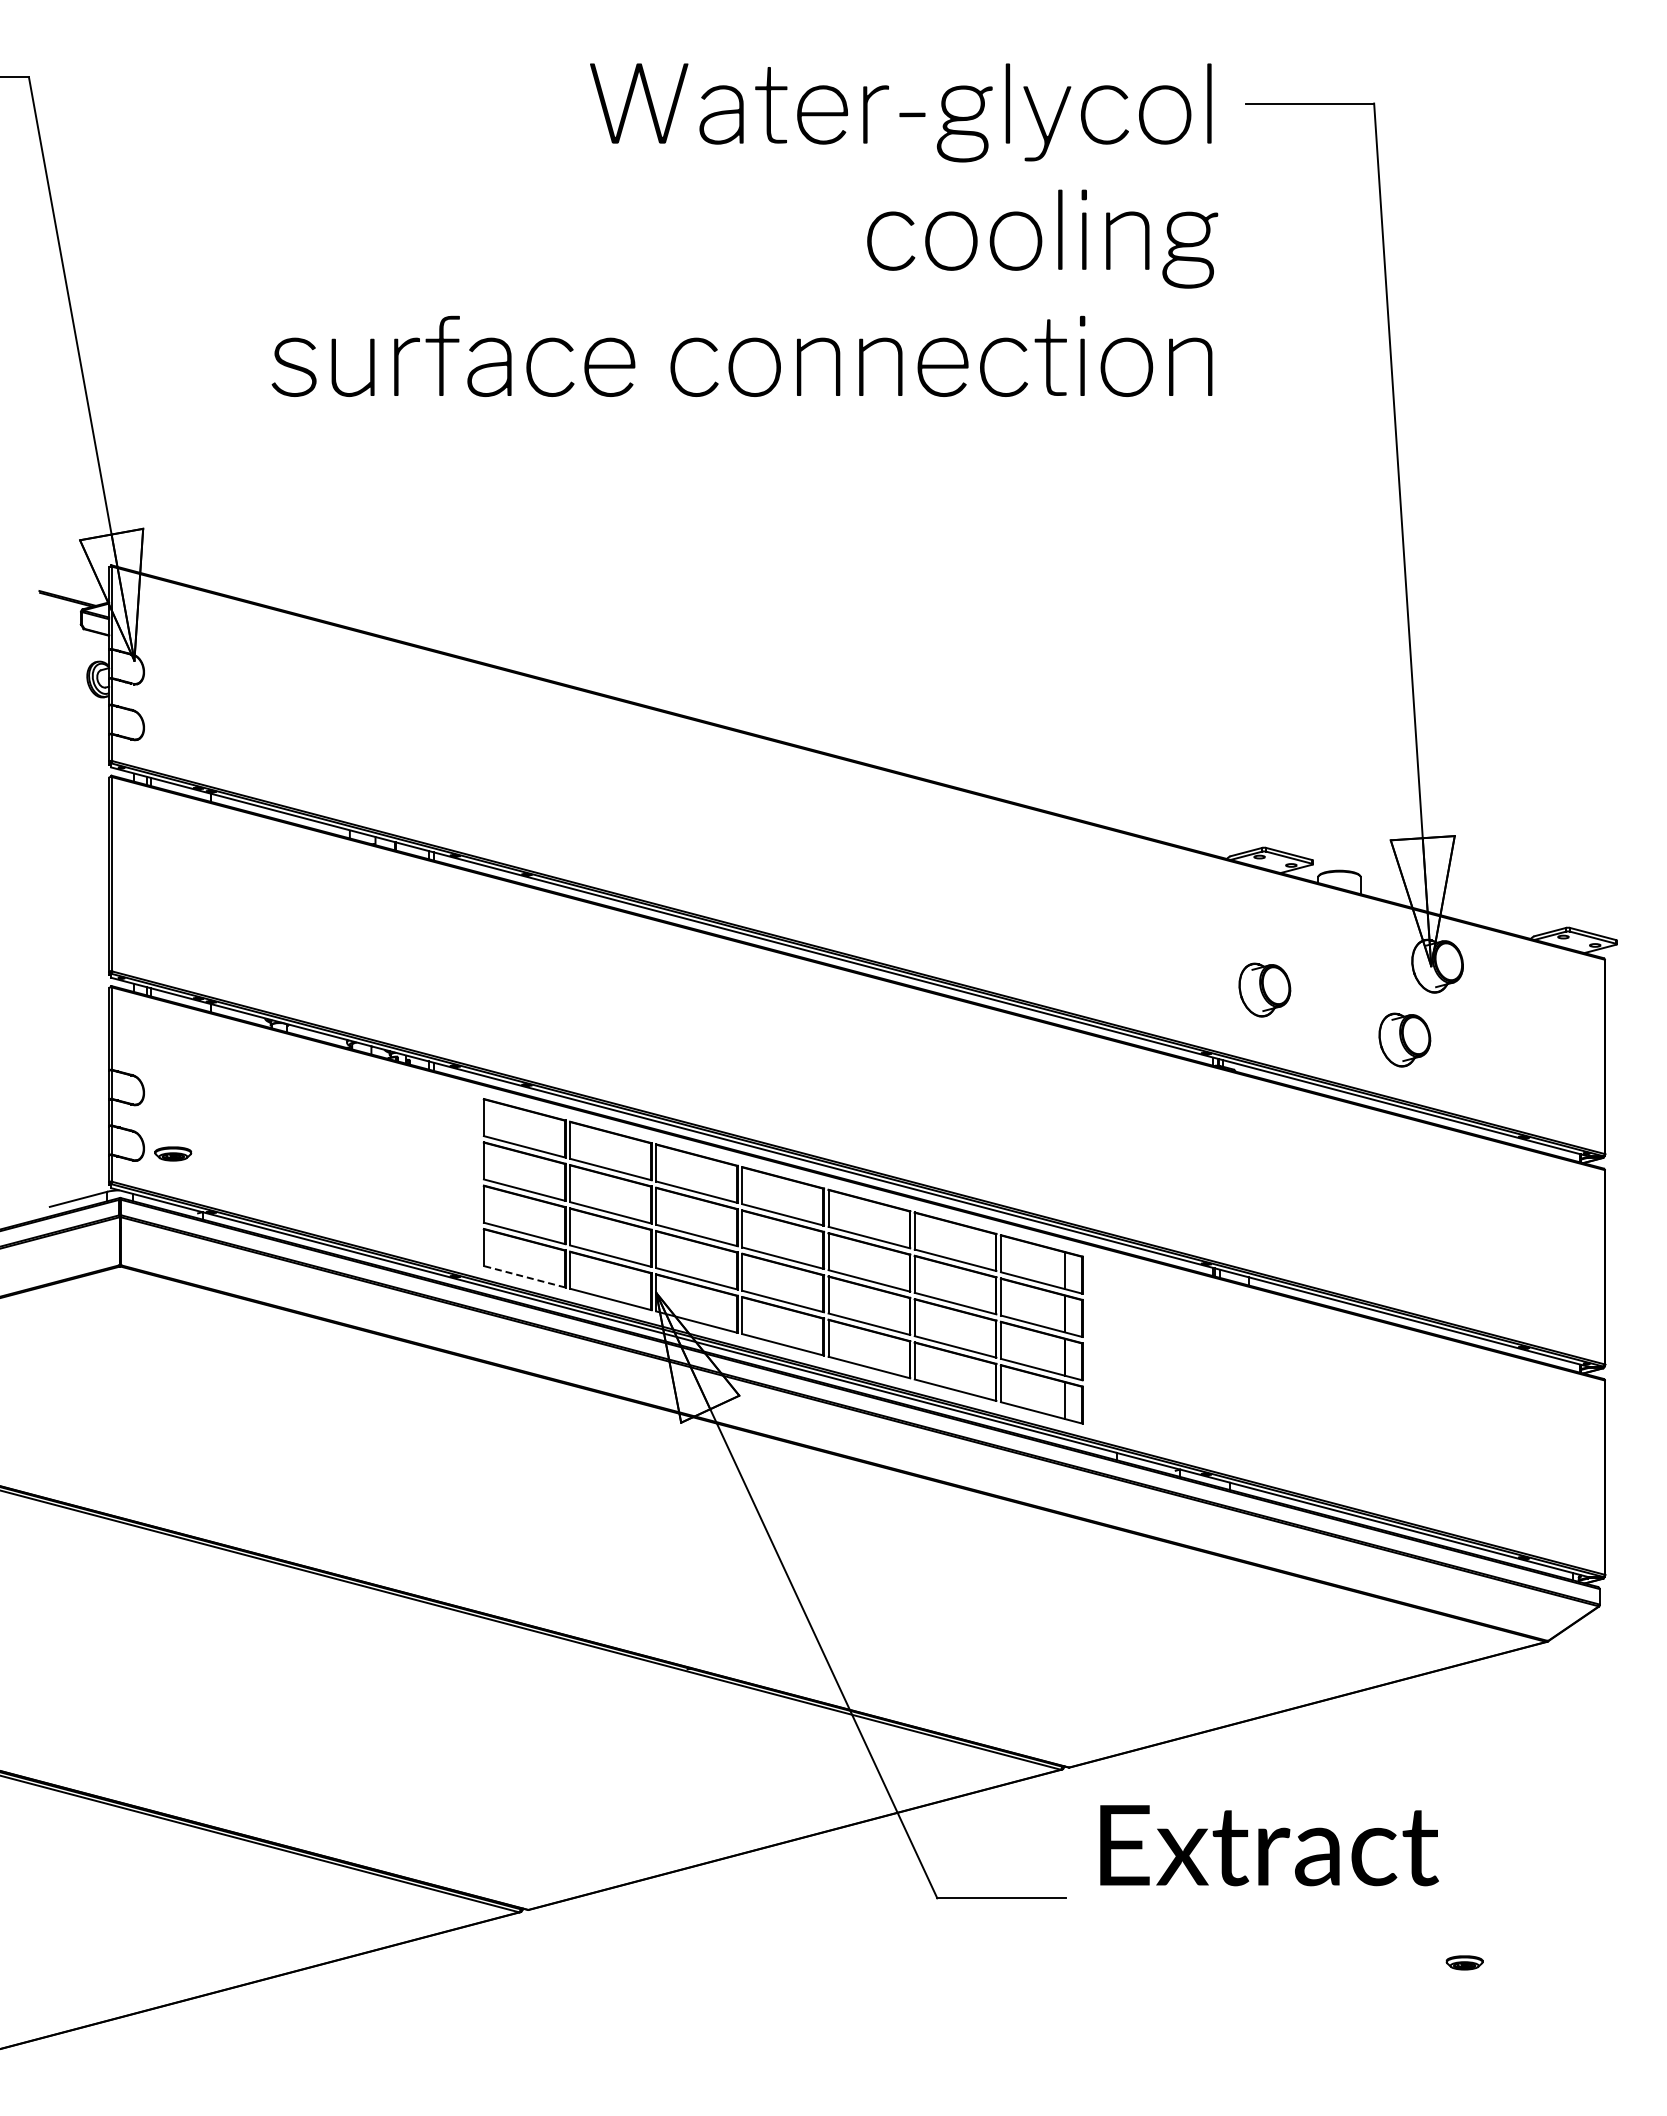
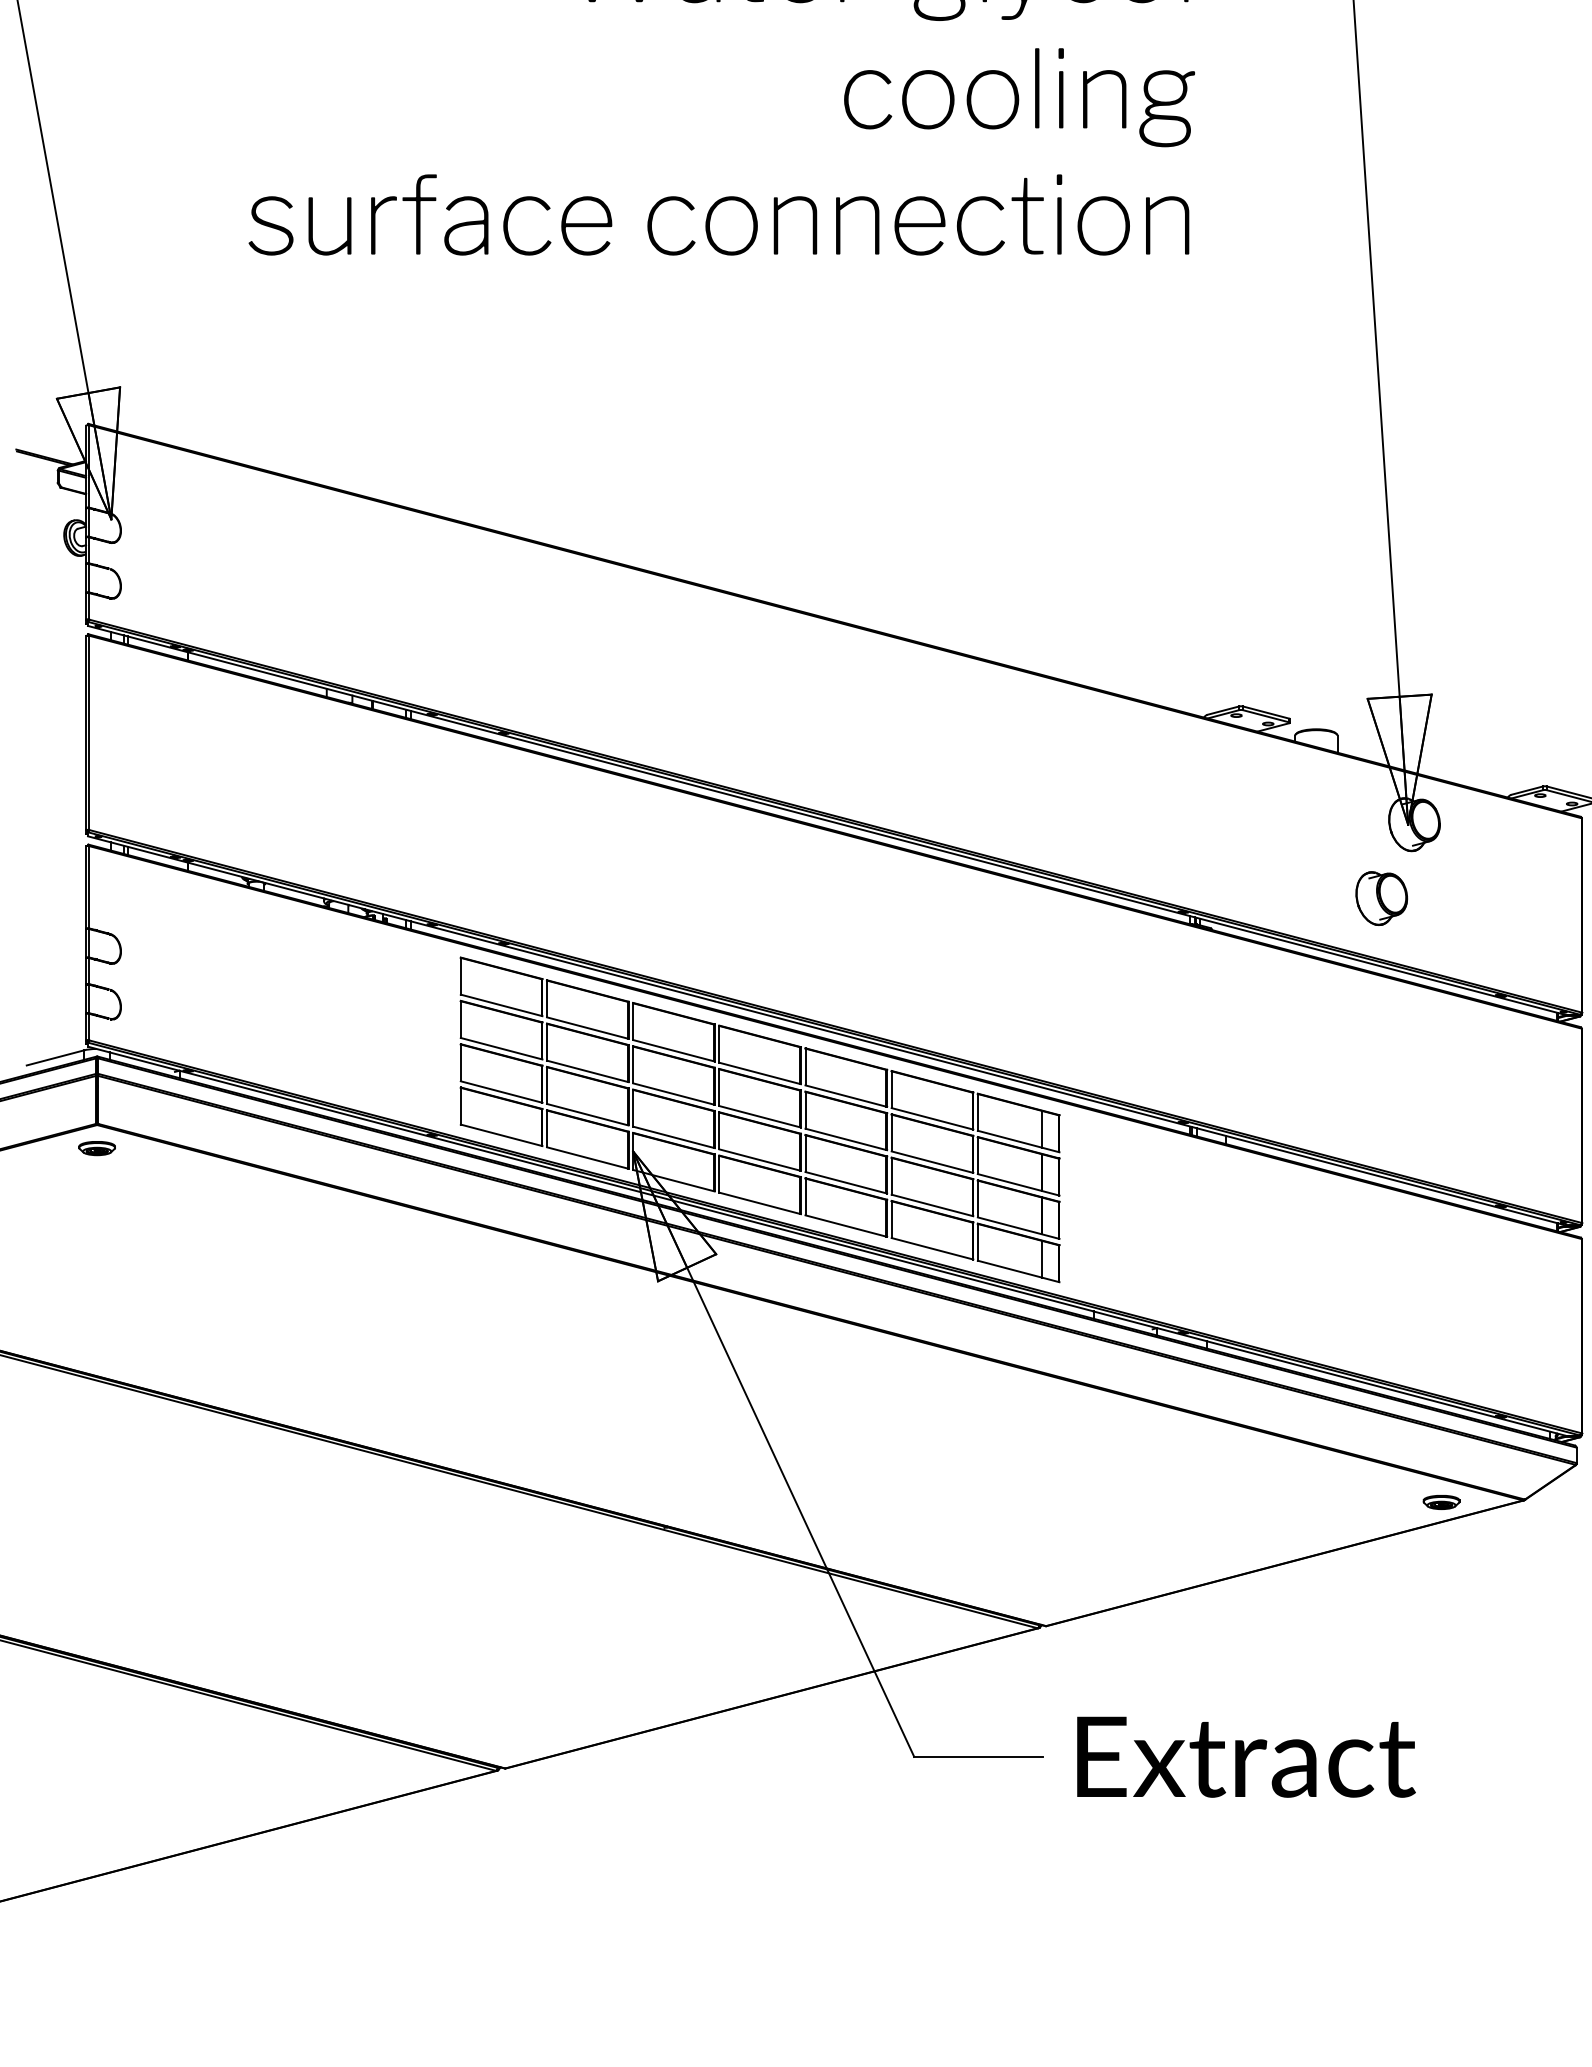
part: (1264, 989) -> (1241, 848), removed
part: (173, 1153) -> (97, 1148), moved
line: (524, 1276) -> (501, 1135), dashed -> solid
text: (1269, 1845) -> (1246, 1757), moved
part: (1464, 1962) -> (1441, 1502), moved

